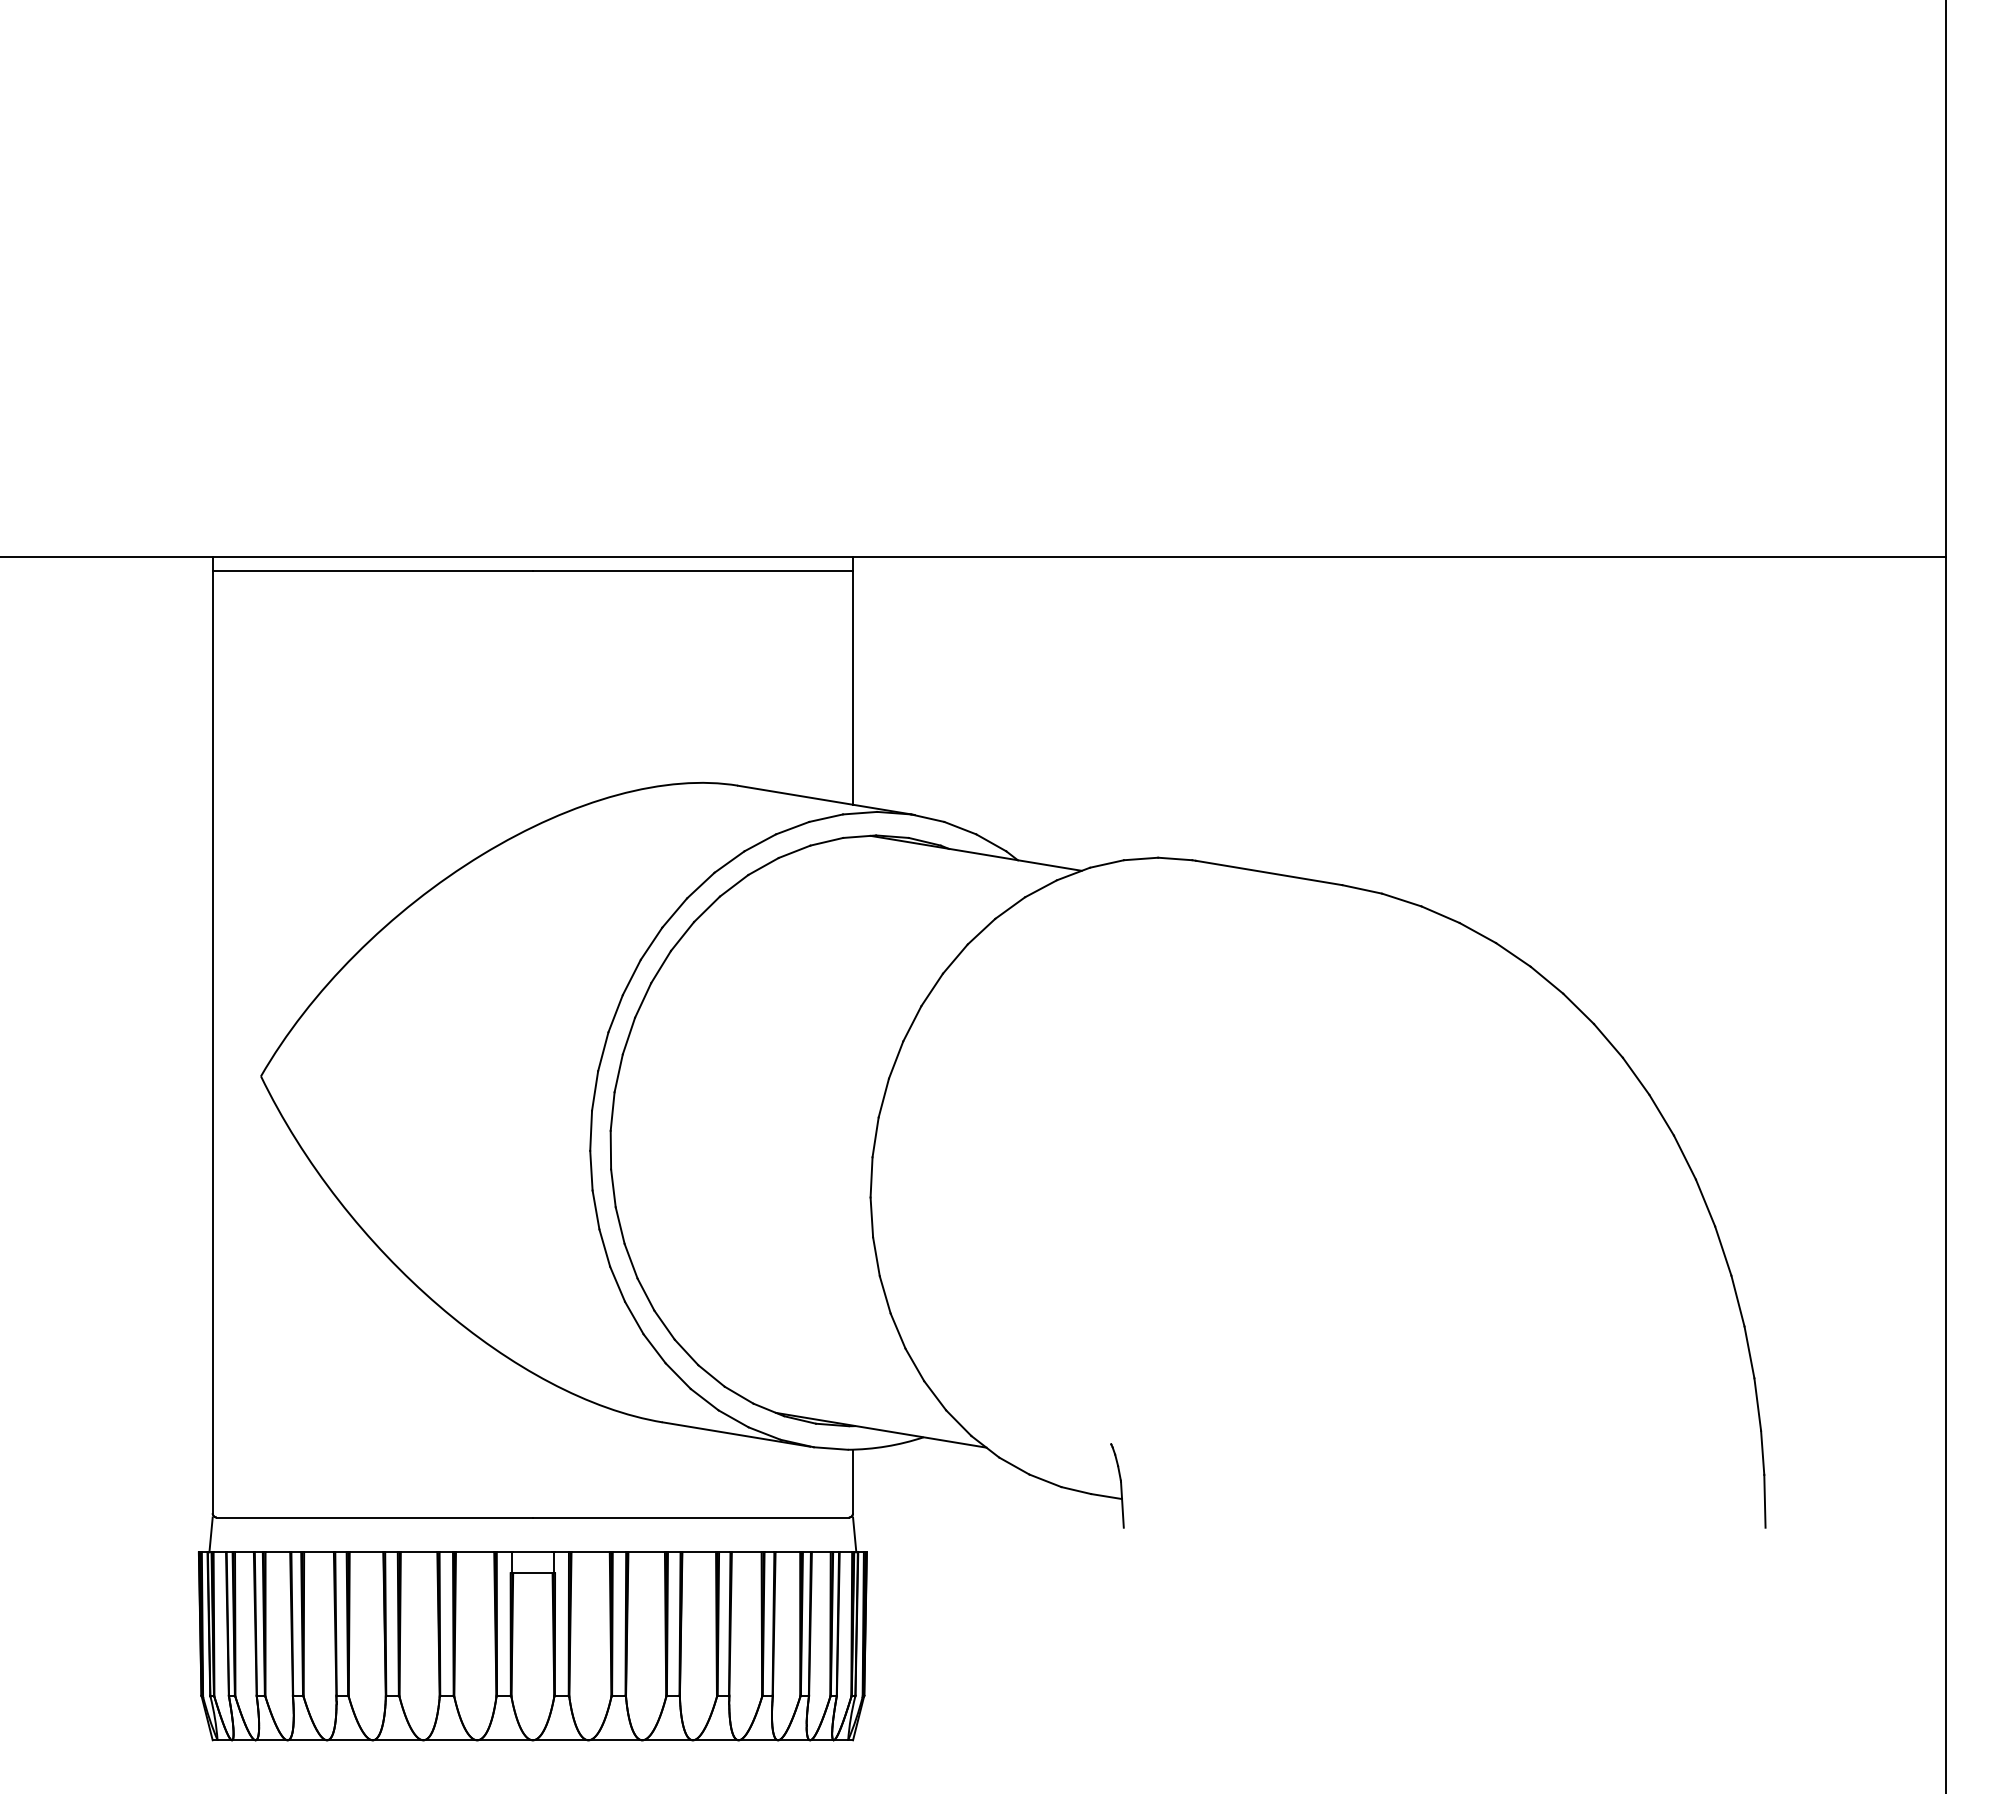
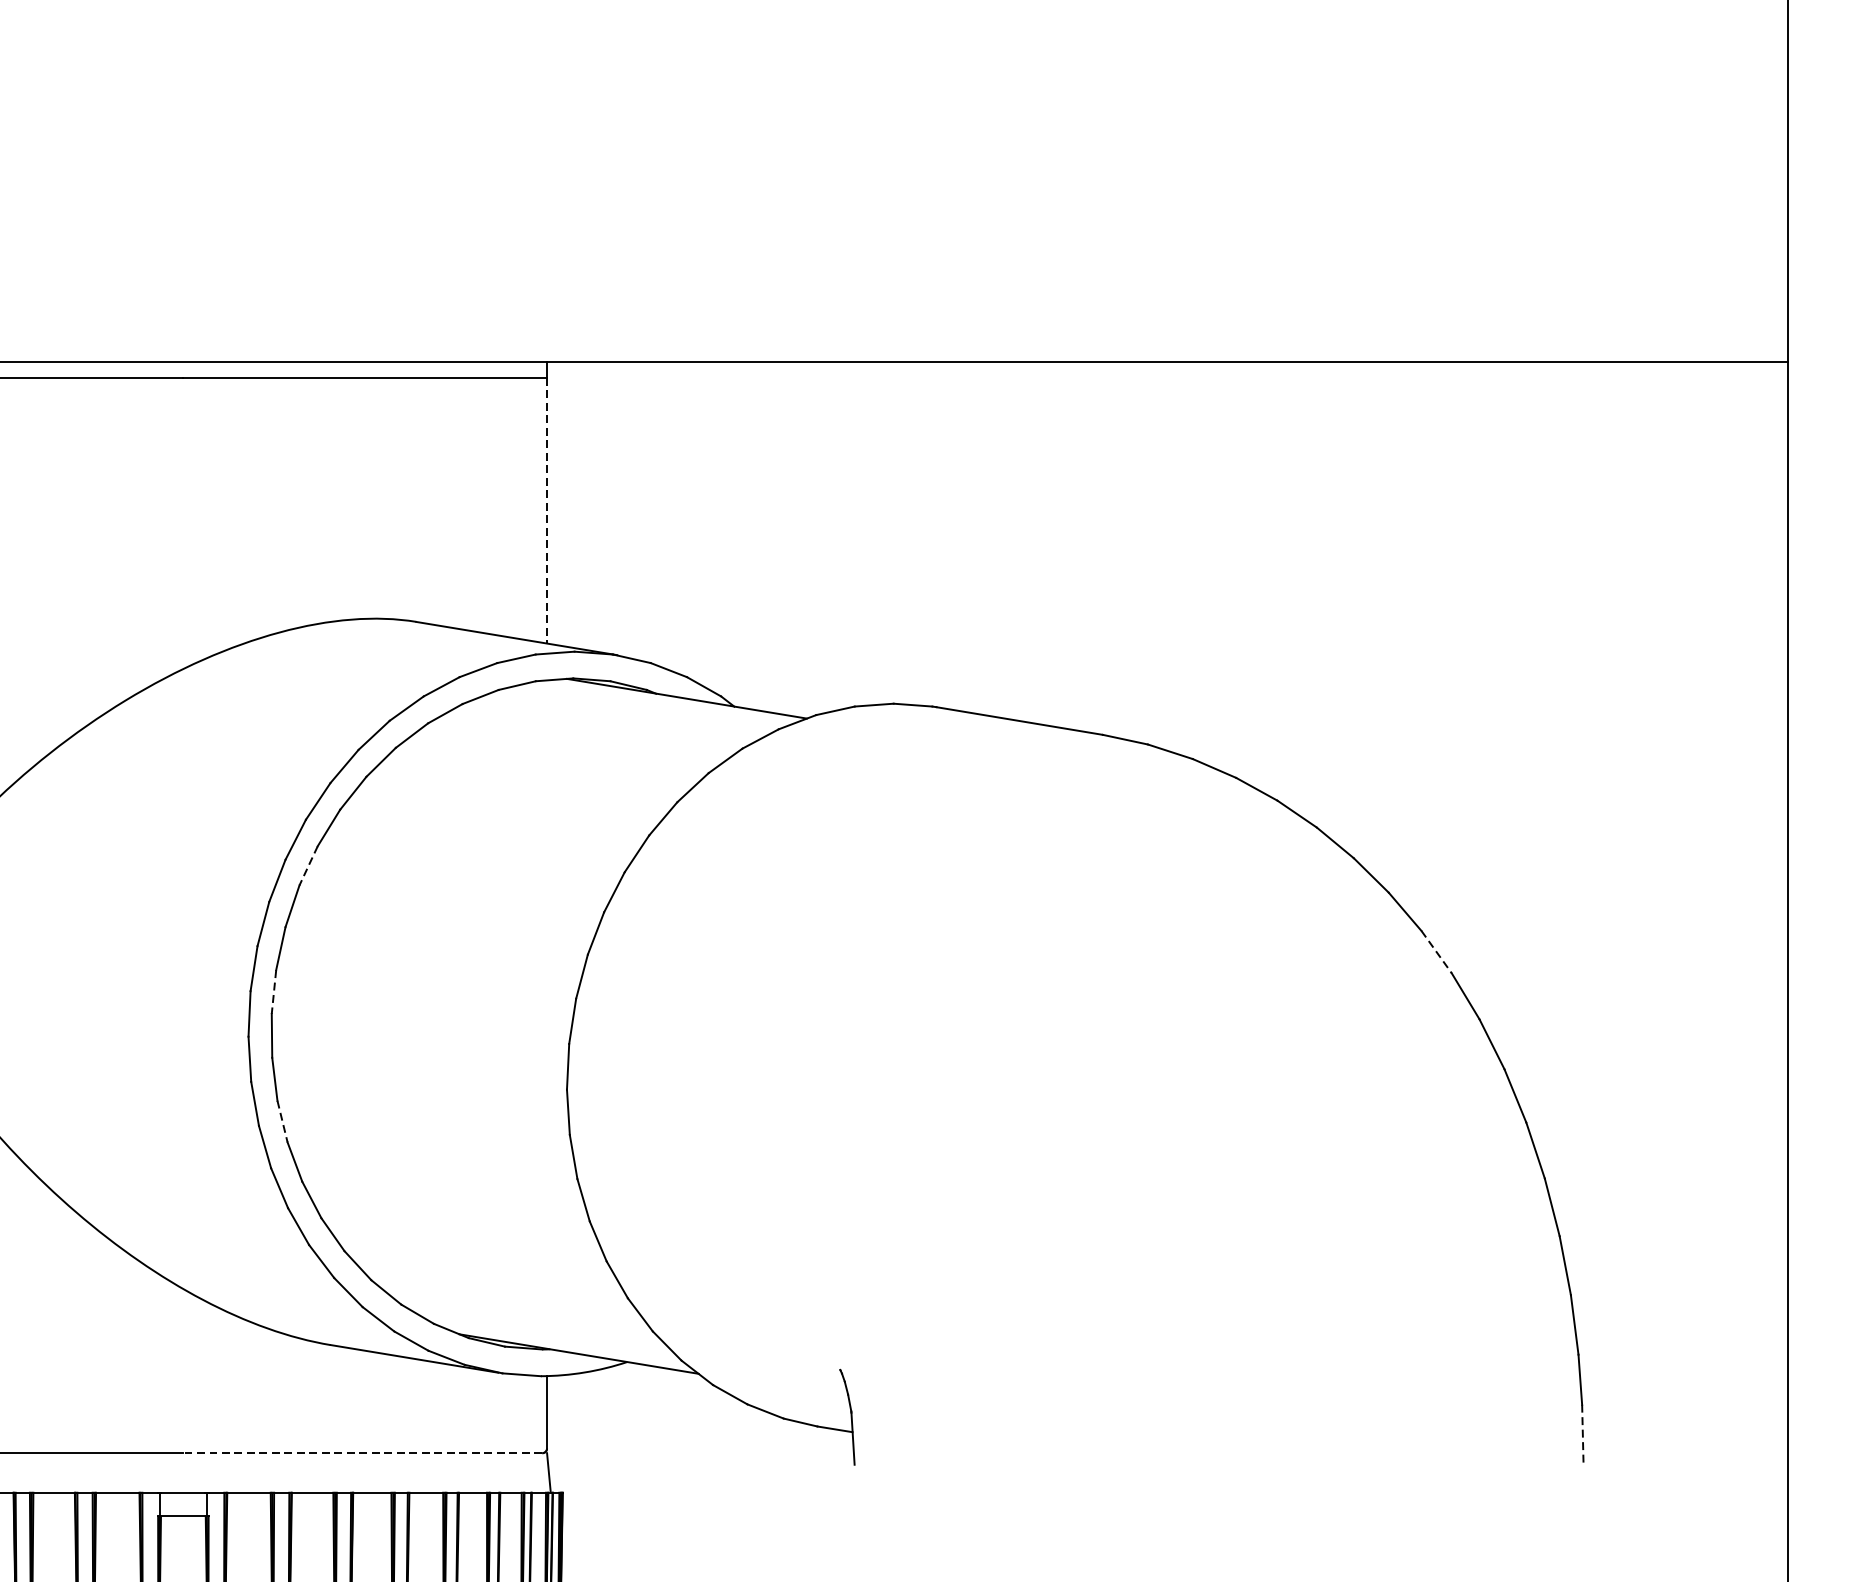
line: (853, 687) -> (547, 510), solid -> dashed
line: (642, 1000) -> (307, 865), solid -> dashed
line: (1636, 1076) -> (1436, 952), solid -> dashed
line: (612, 1112) -> (273, 993), solid -> dashed
line: (620, 1225) -> (282, 1121), solid -> dashed
line: (1764, 1501) -> (1582, 1434), solid -> dashed
line: (690, 1517) -> (362, 1453), solid -> dashed

